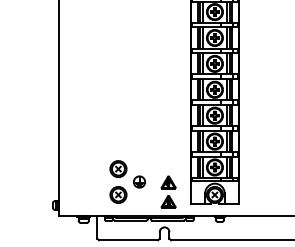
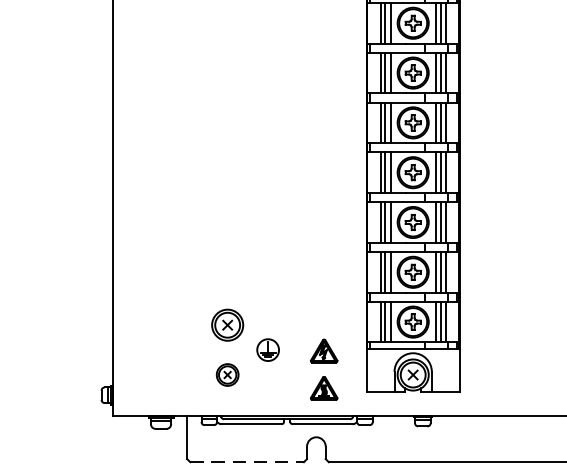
part: (118, 194) -> (227, 374), size x0.7
line: (128, 240) -> (246, 462), solid -> dashed

